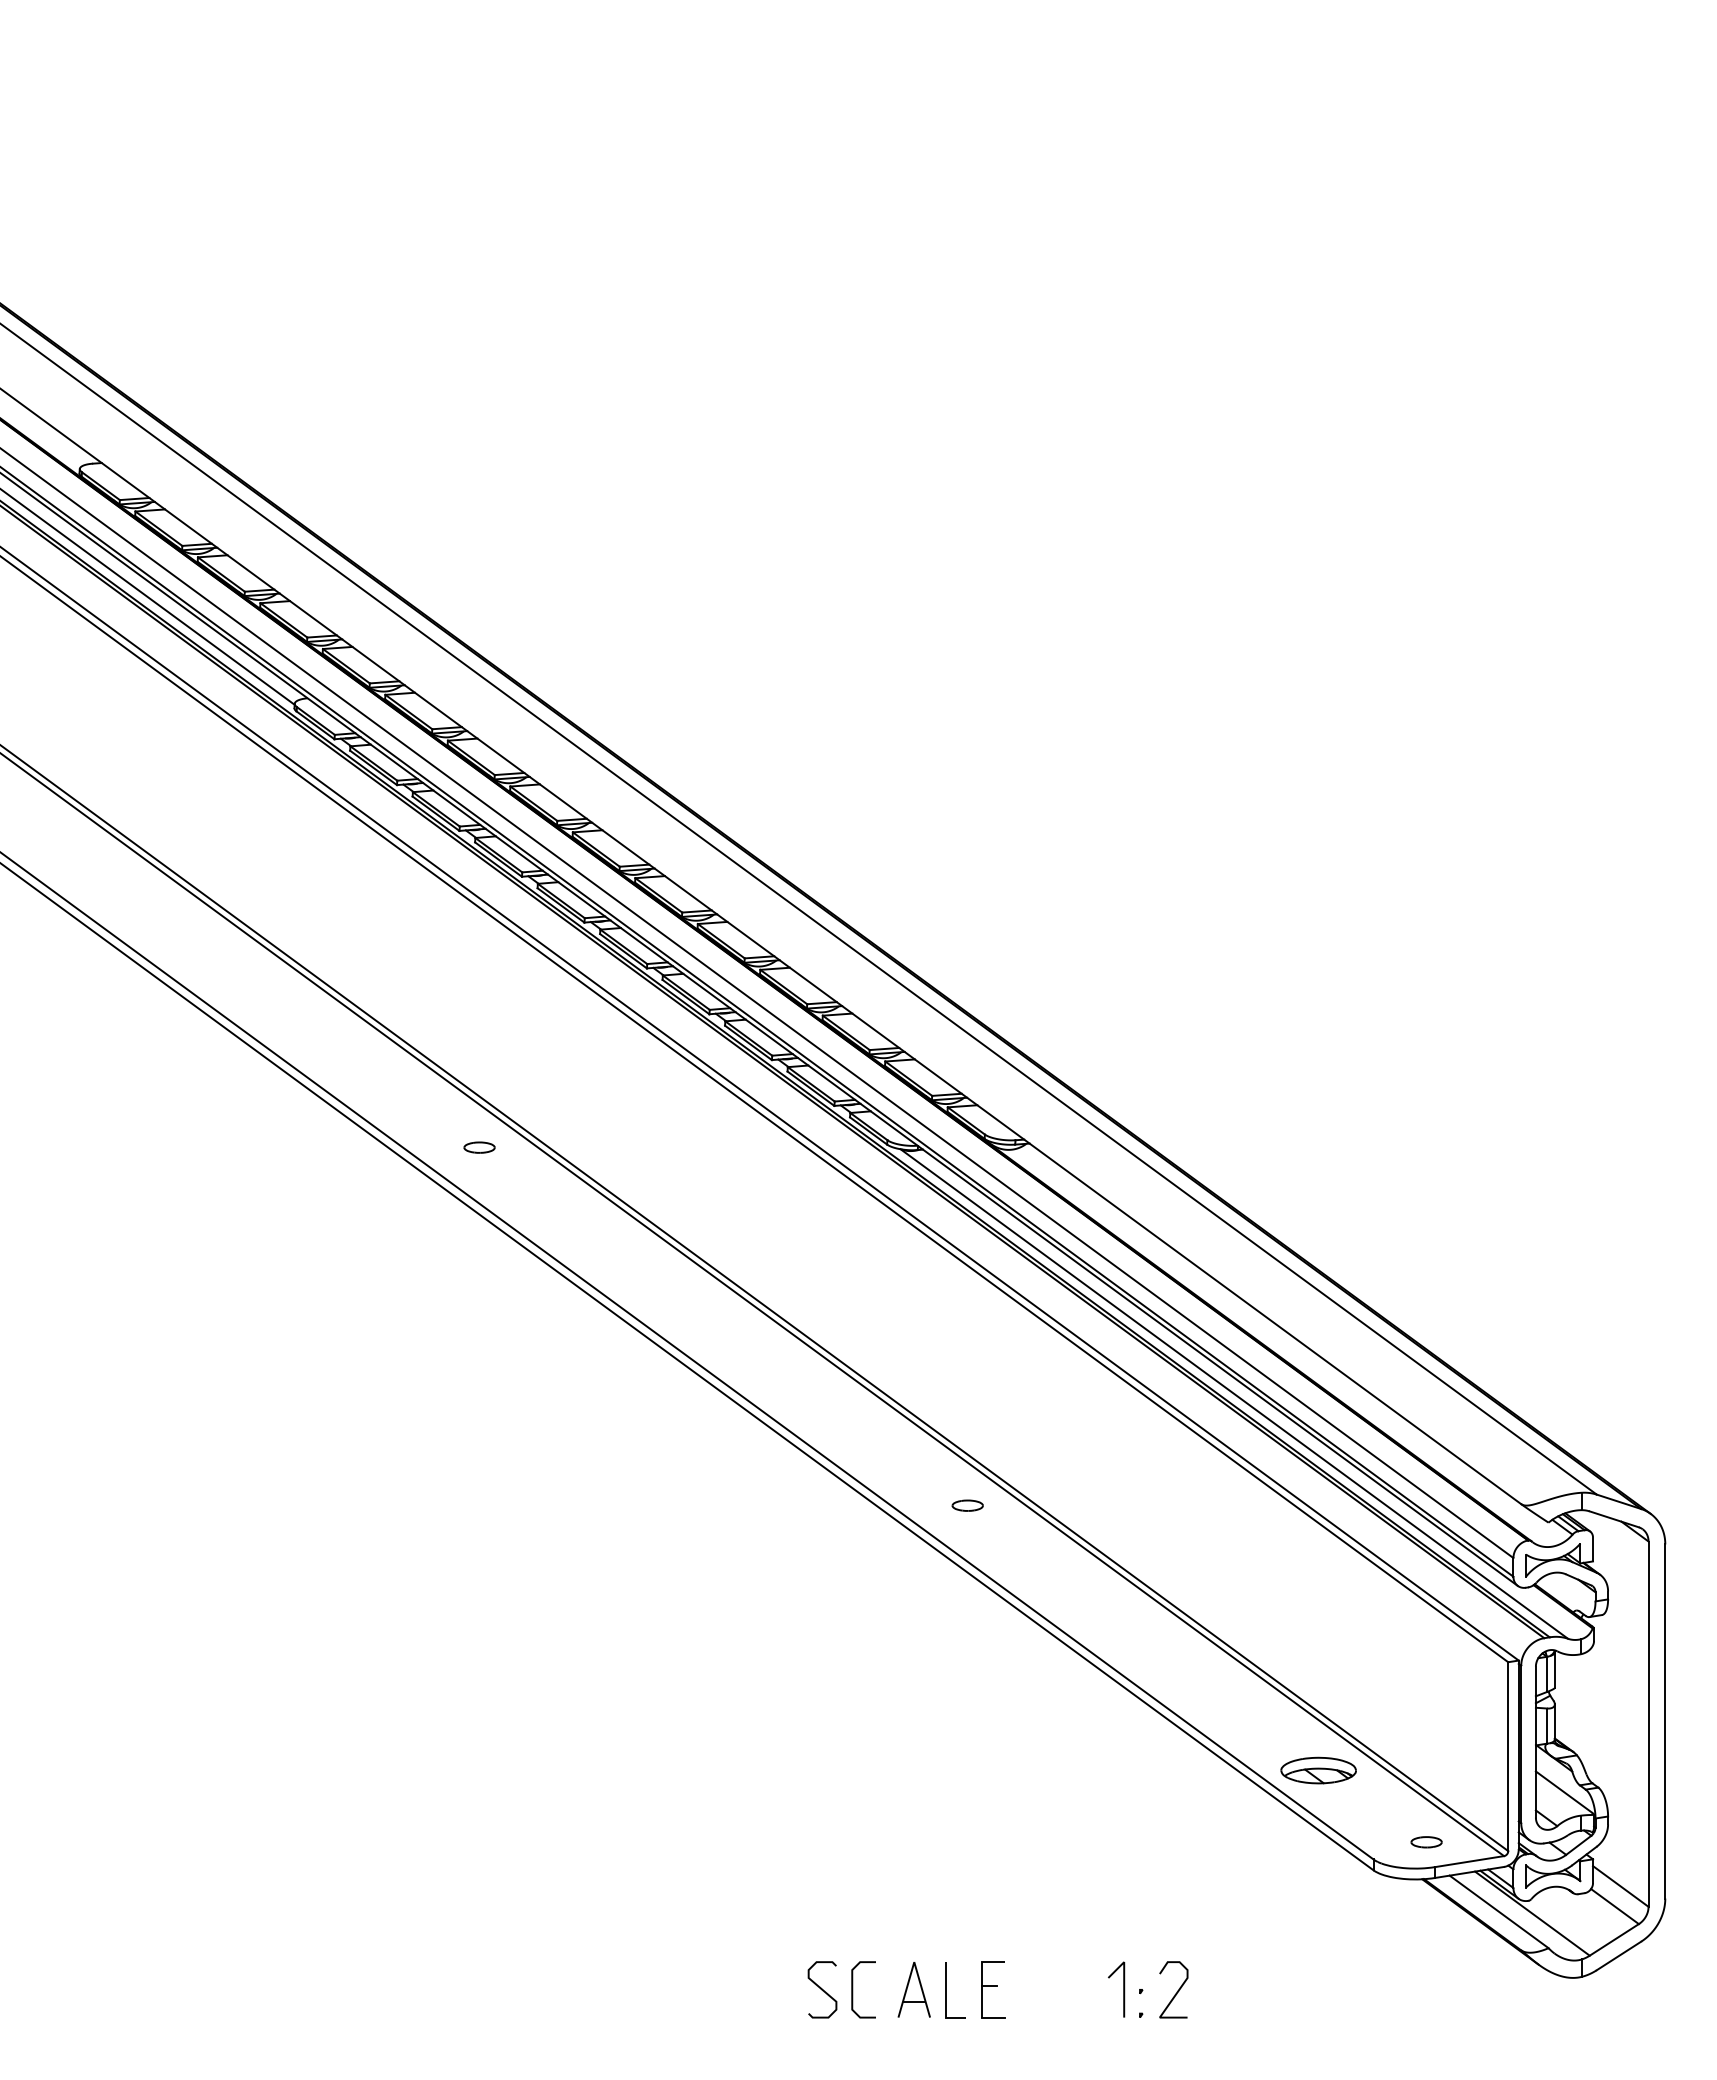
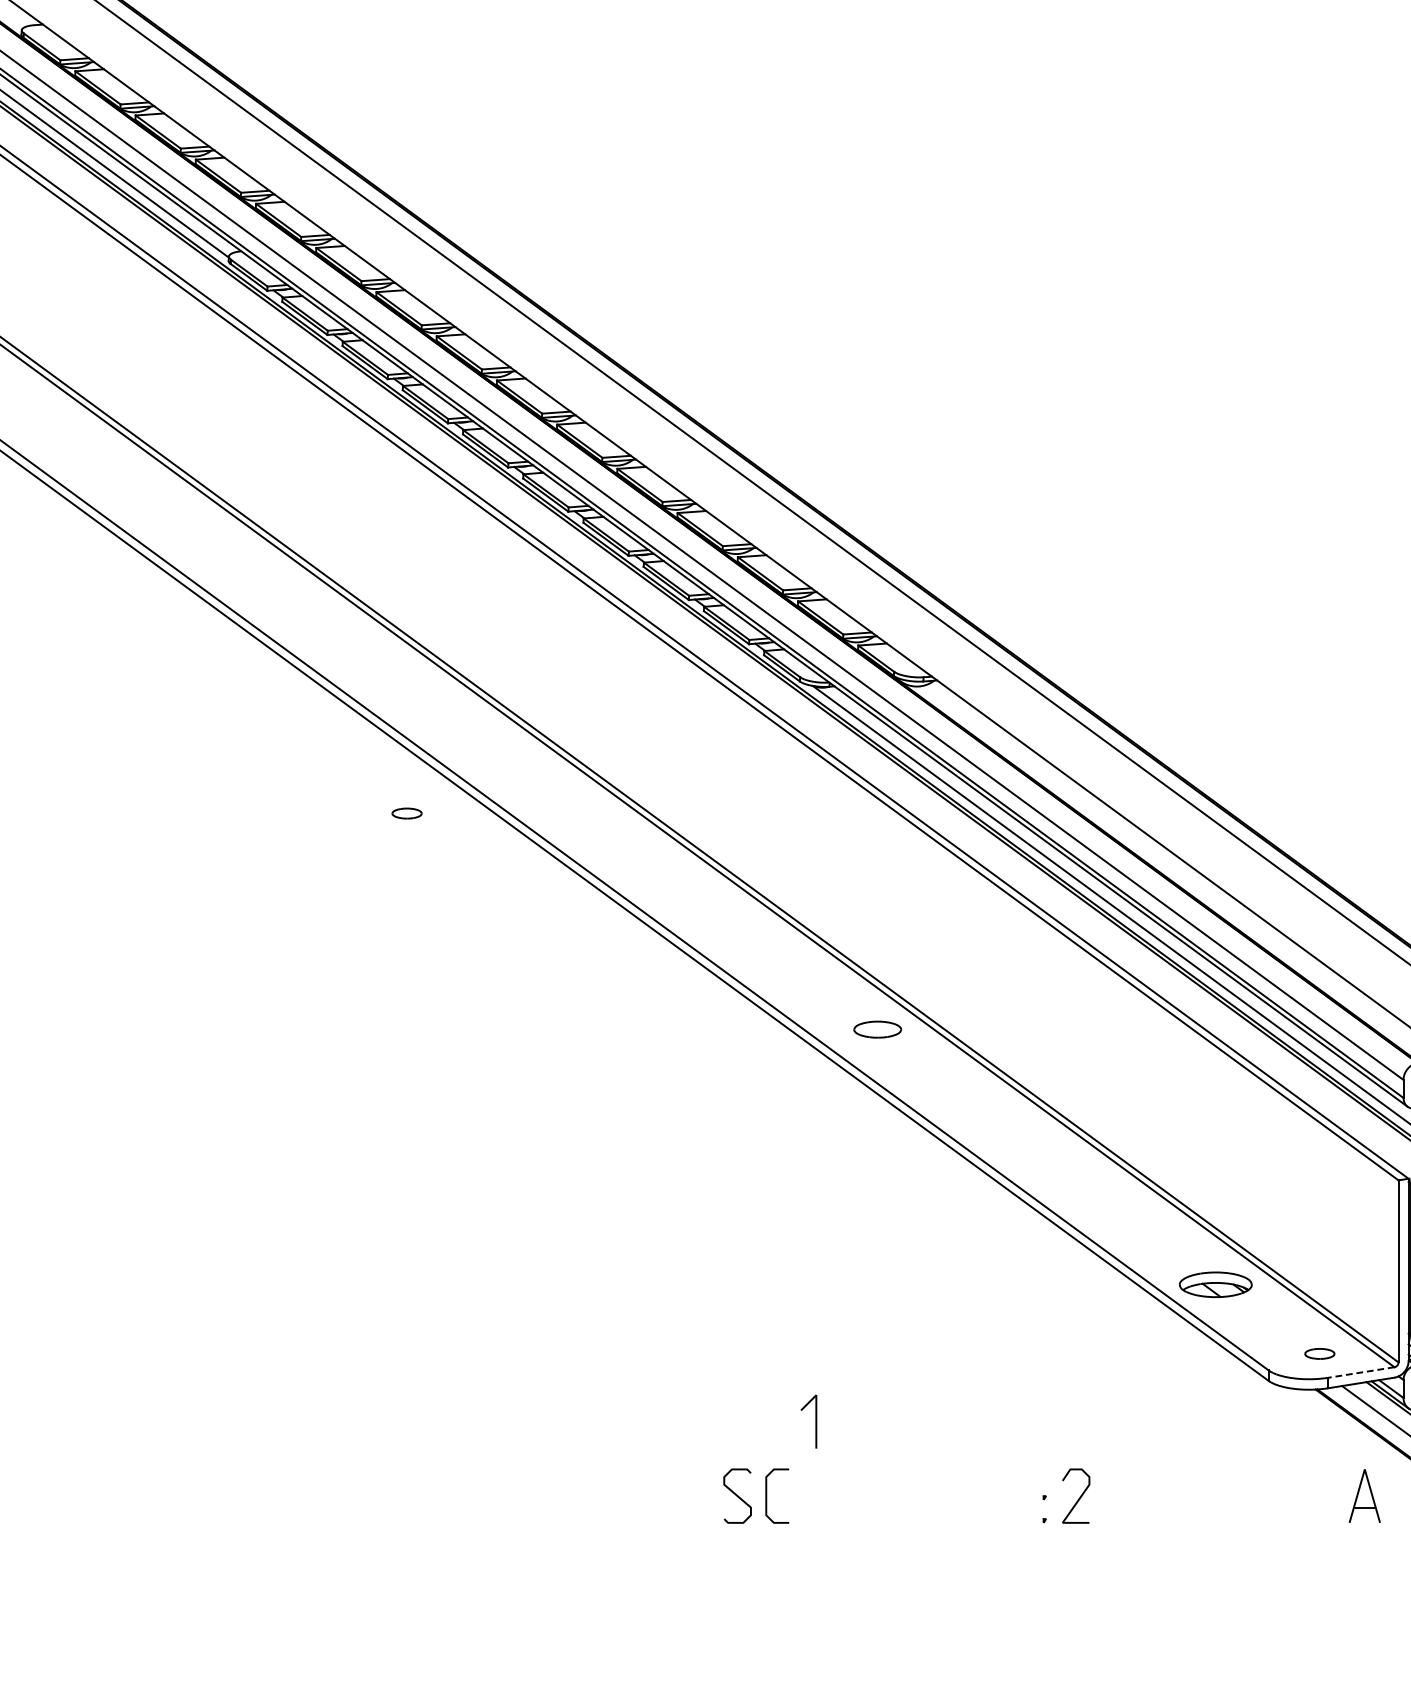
part: (479, 1147) -> (407, 813), moved
part: (967, 1505) -> (877, 1029), size x1.6
line: (1469, 1861) -> (1361, 1372), solid -> dashed
part: (913, 1989) -> (1364, 1495), moved
part: (993, 1989) -> (902, 1495), removed
line: (1123, 1989) -> (815, 1421), moved
line: (946, 1990) -> (857, 1496), removed

